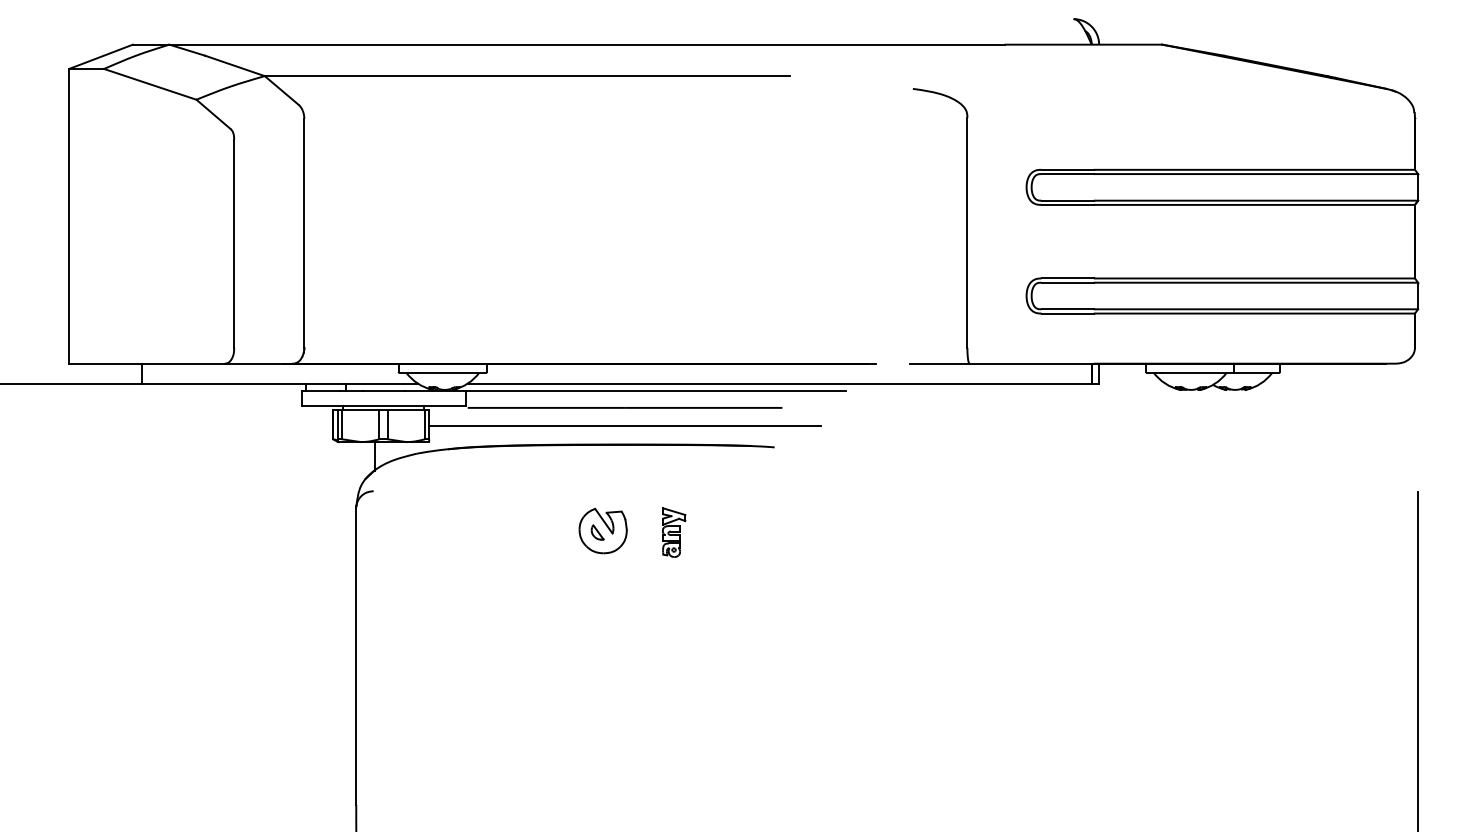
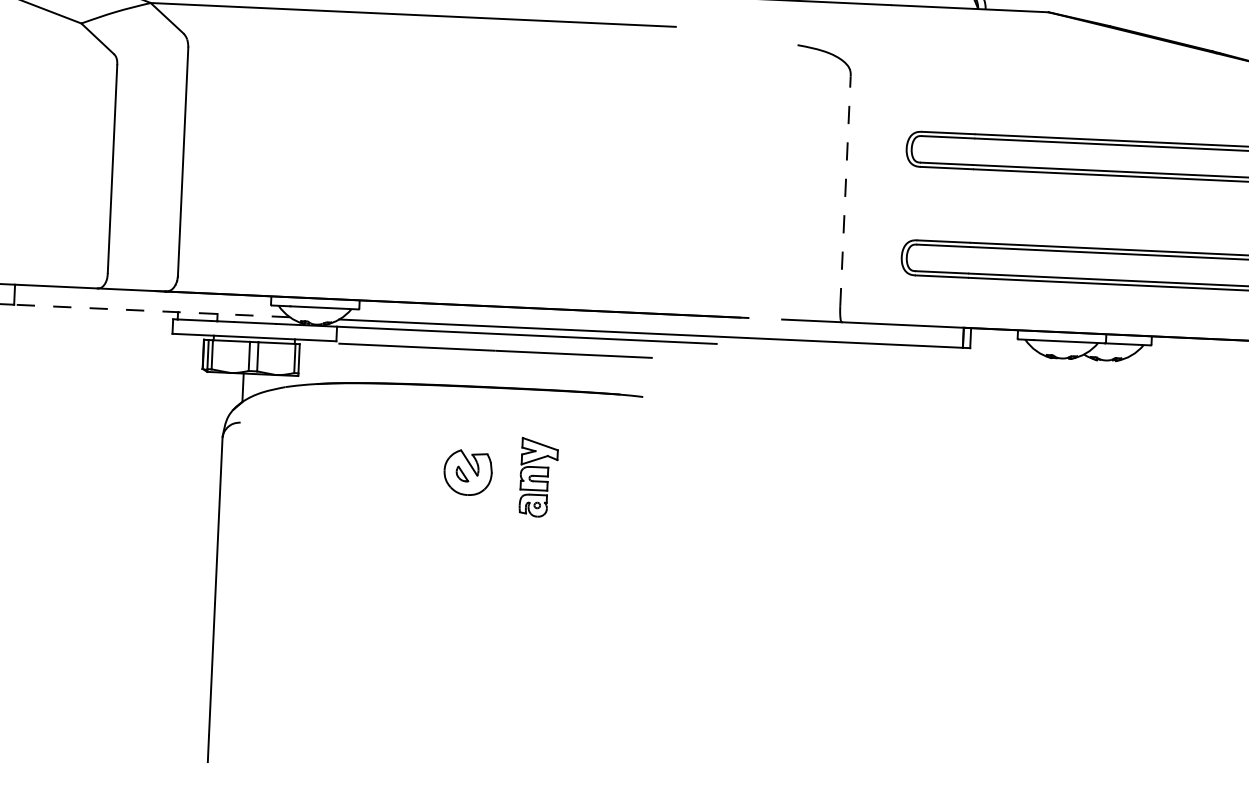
line: (967, 232) -> (845, 191), solid -> dashed
line: (279, 383) -> (151, 310), solid -> dashed
line: (625, 426) -> (495, 369), removed
part: (674, 532) -> (539, 477), size x1.6

